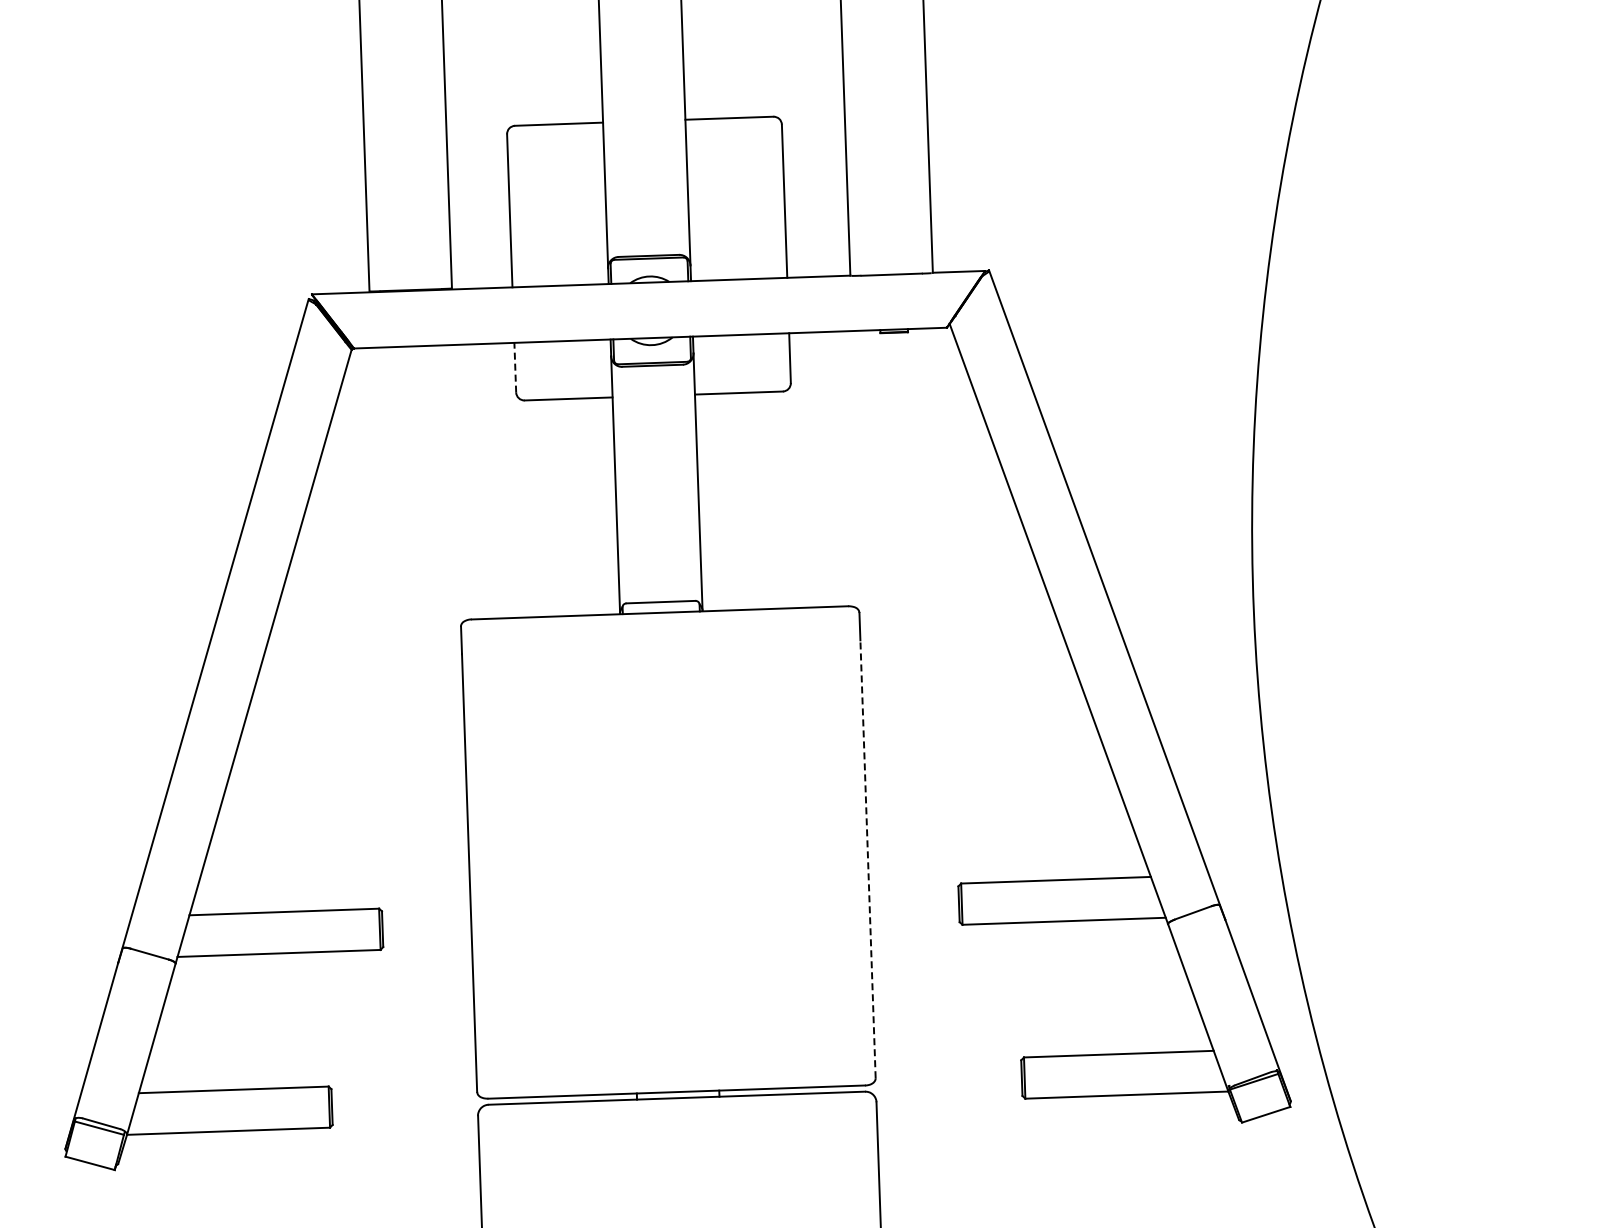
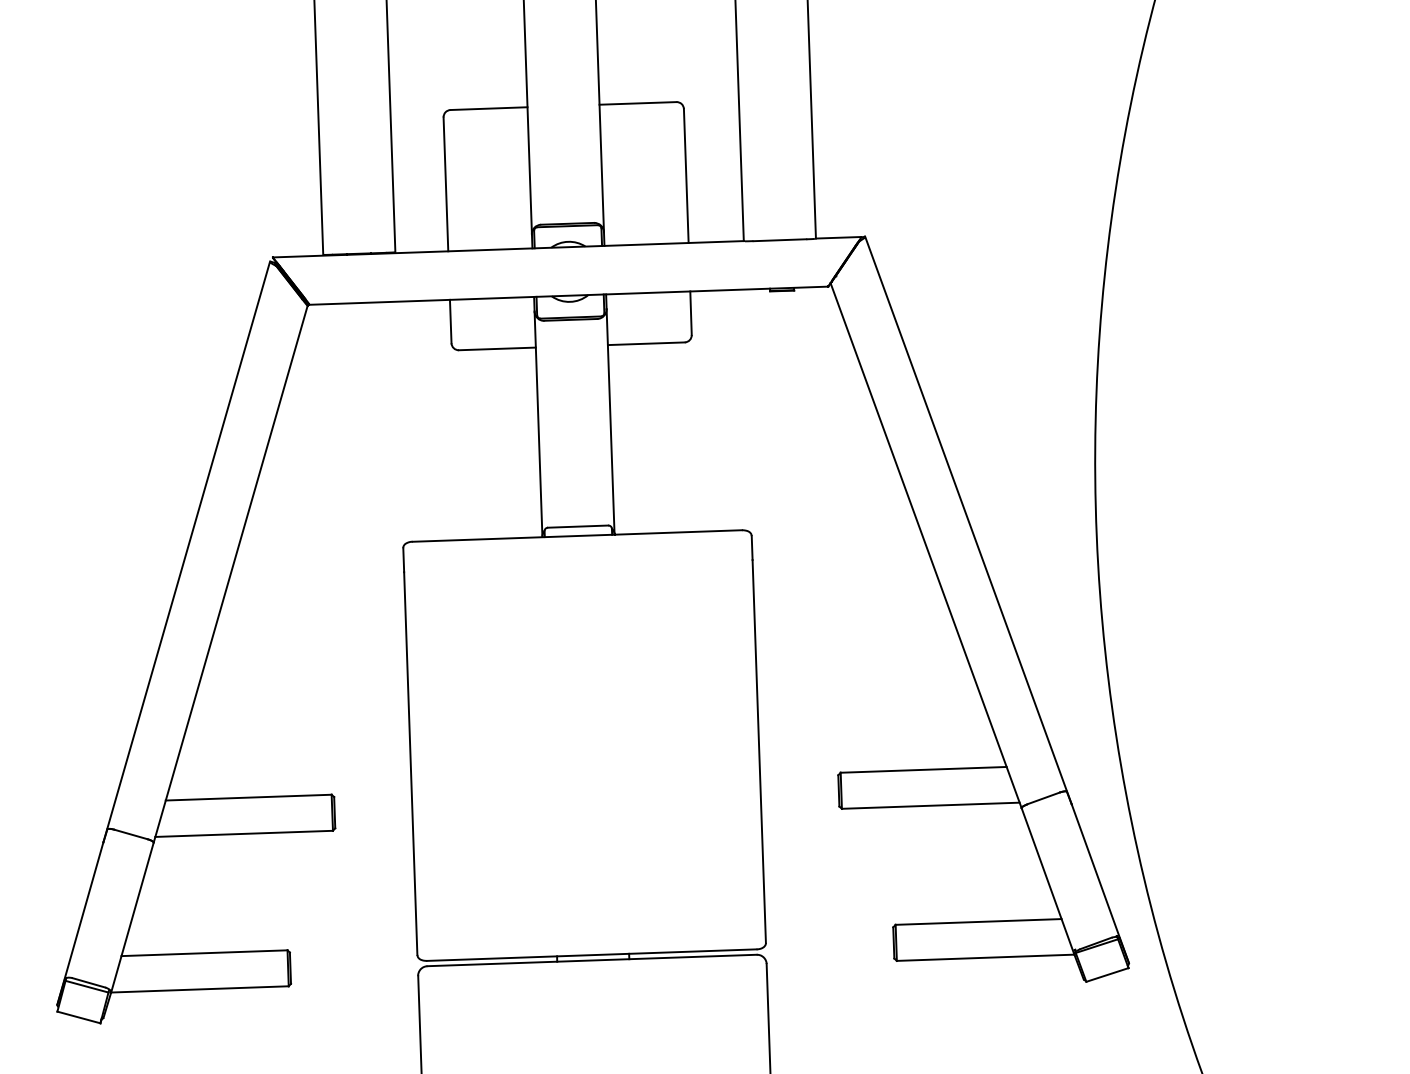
line: (515, 367) -> (450, 321), dashed -> solid
line: (868, 858) -> (759, 750), dashed -> solid

